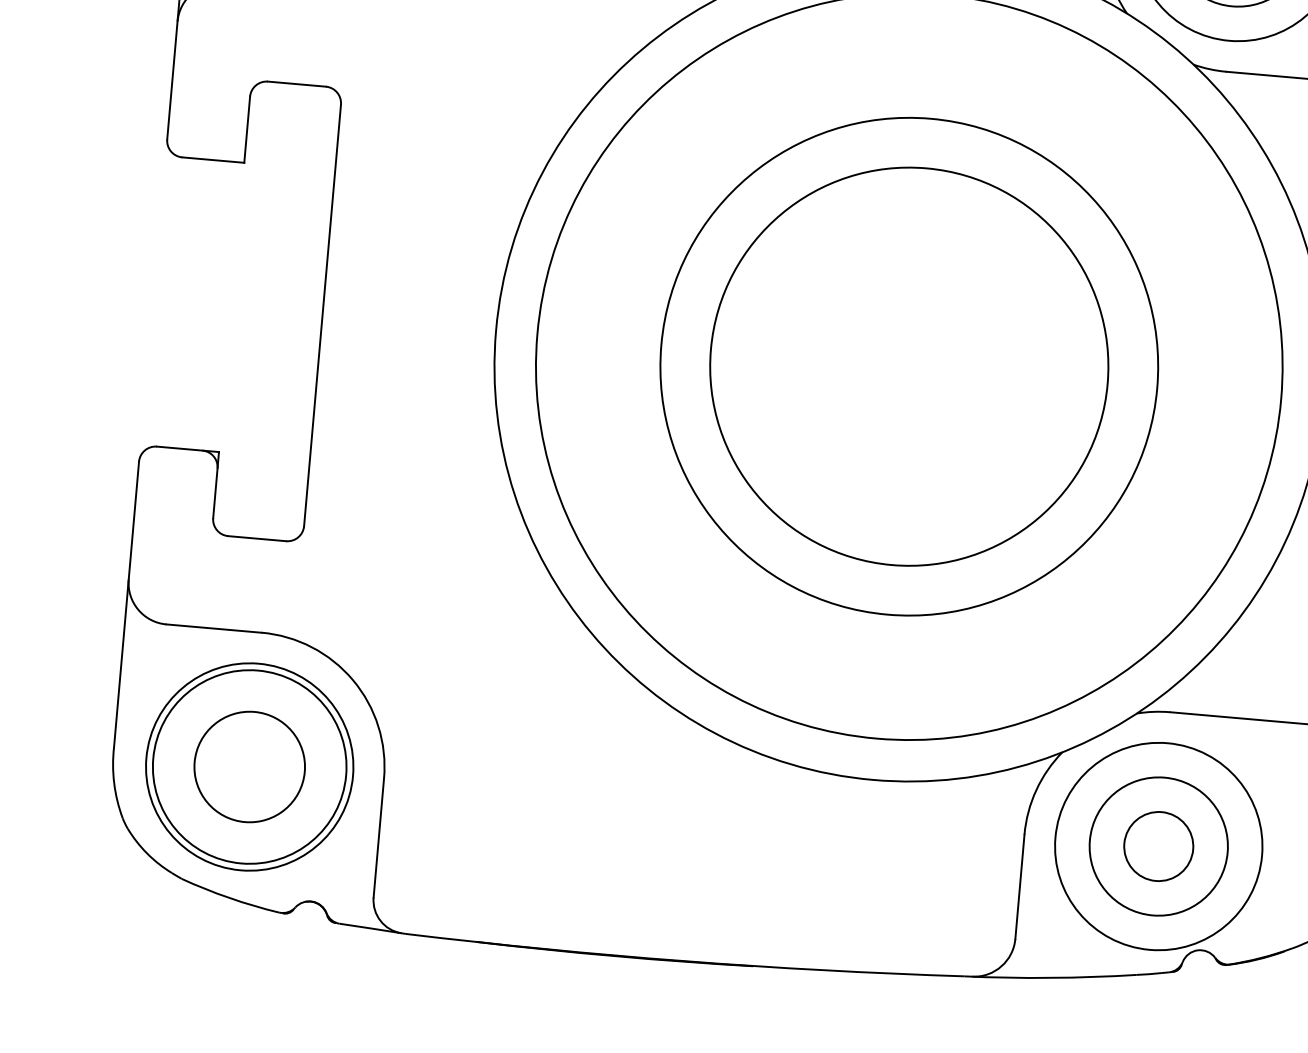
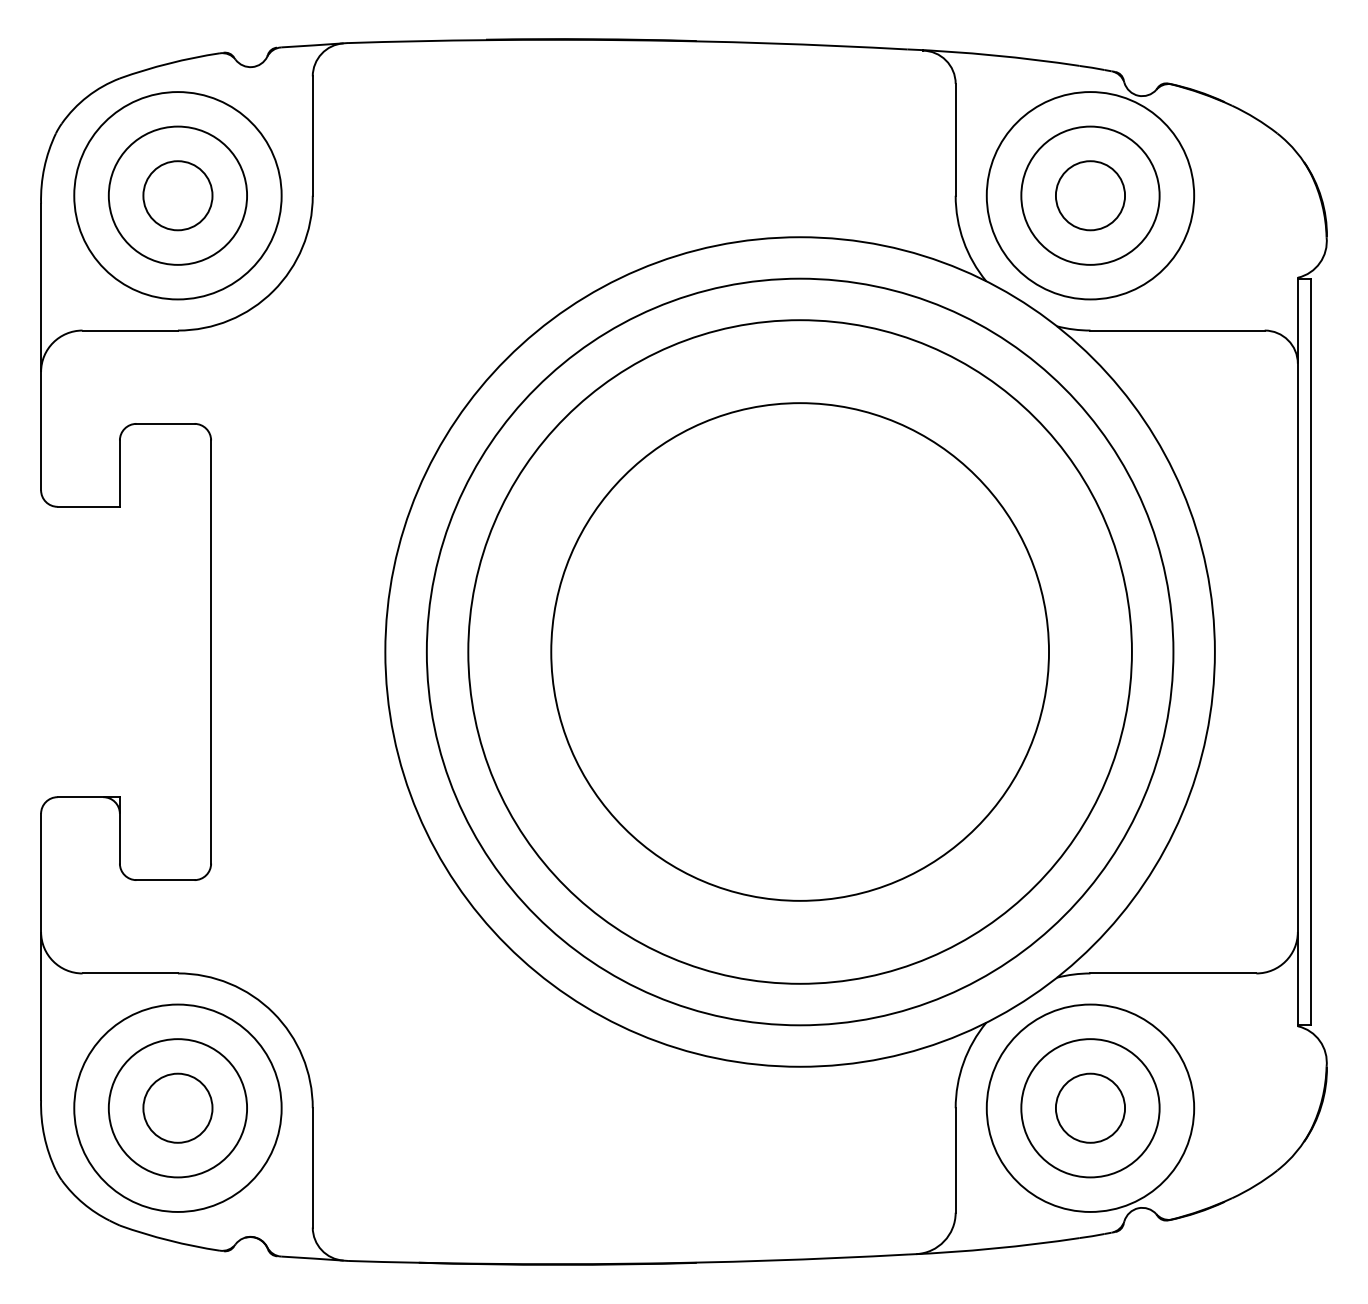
circle: (908, 366) -> (799, 651), size x1.67
circle: (249, 766) -> (177, 1107), size x0.62
circle: (249, 767) -> (177, 1108), size x0.71

